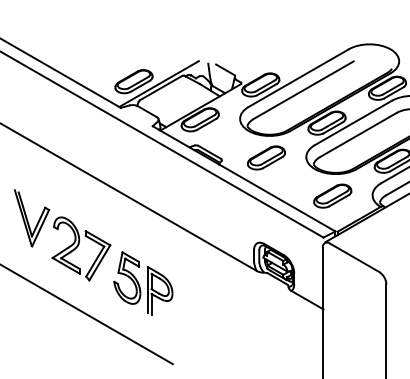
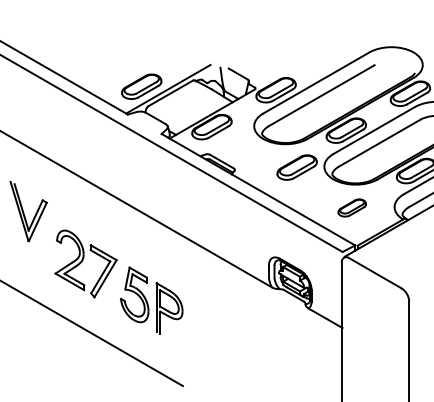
part: (265, 157) -> (296, 167), moved
part: (331, 195) -> (351, 207), size x0.7
part: (31, 218) -> (28, 211), moved

